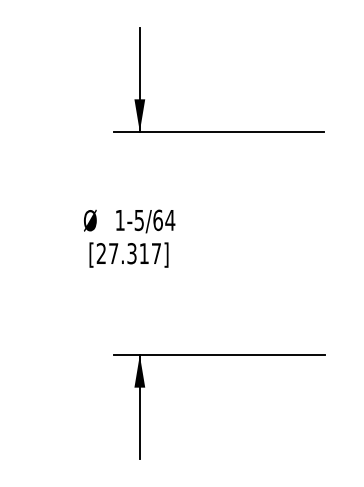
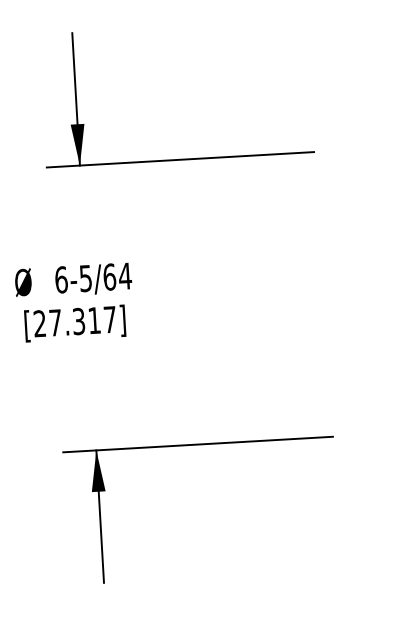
text: (120, 220) -> (61, 280), 1-5/64 -> 6-5/64

